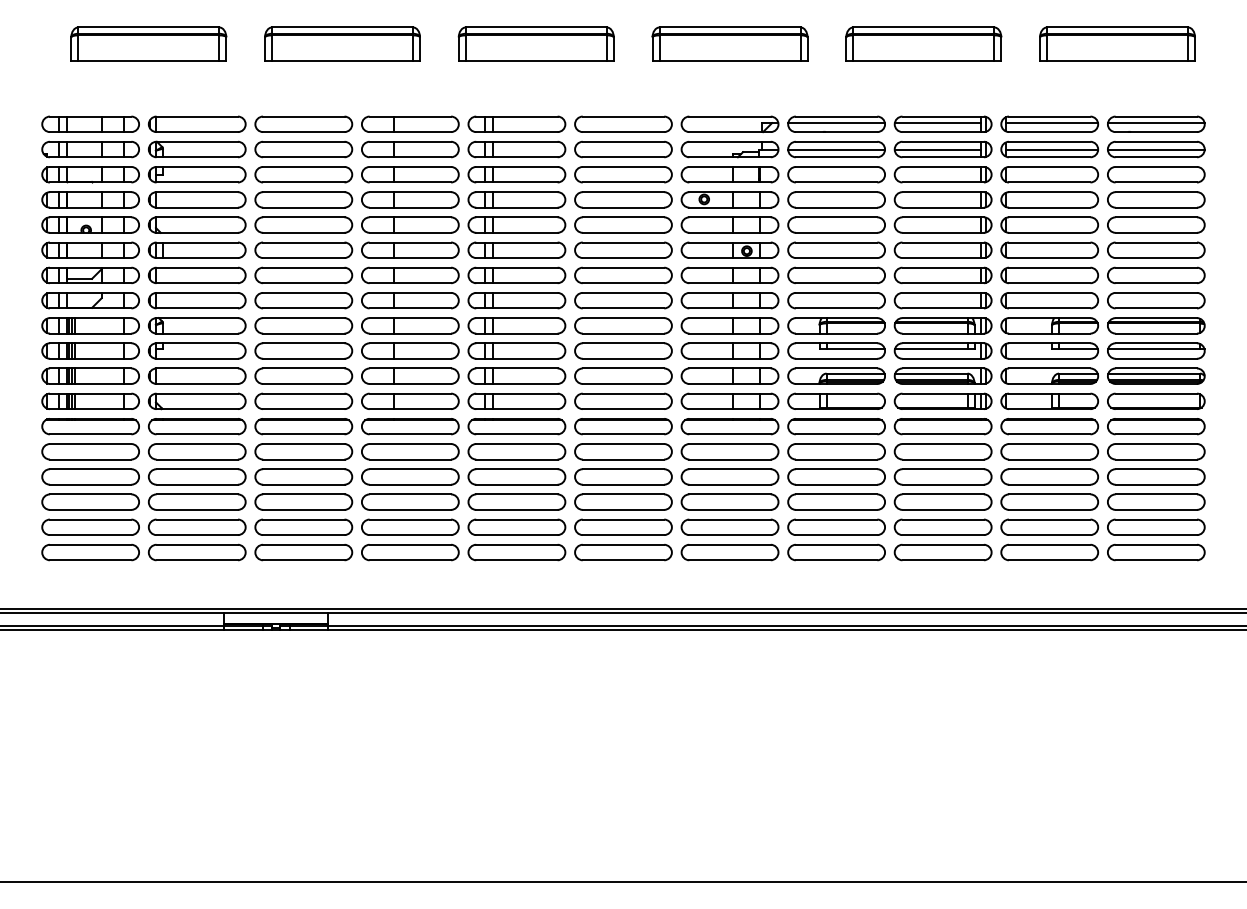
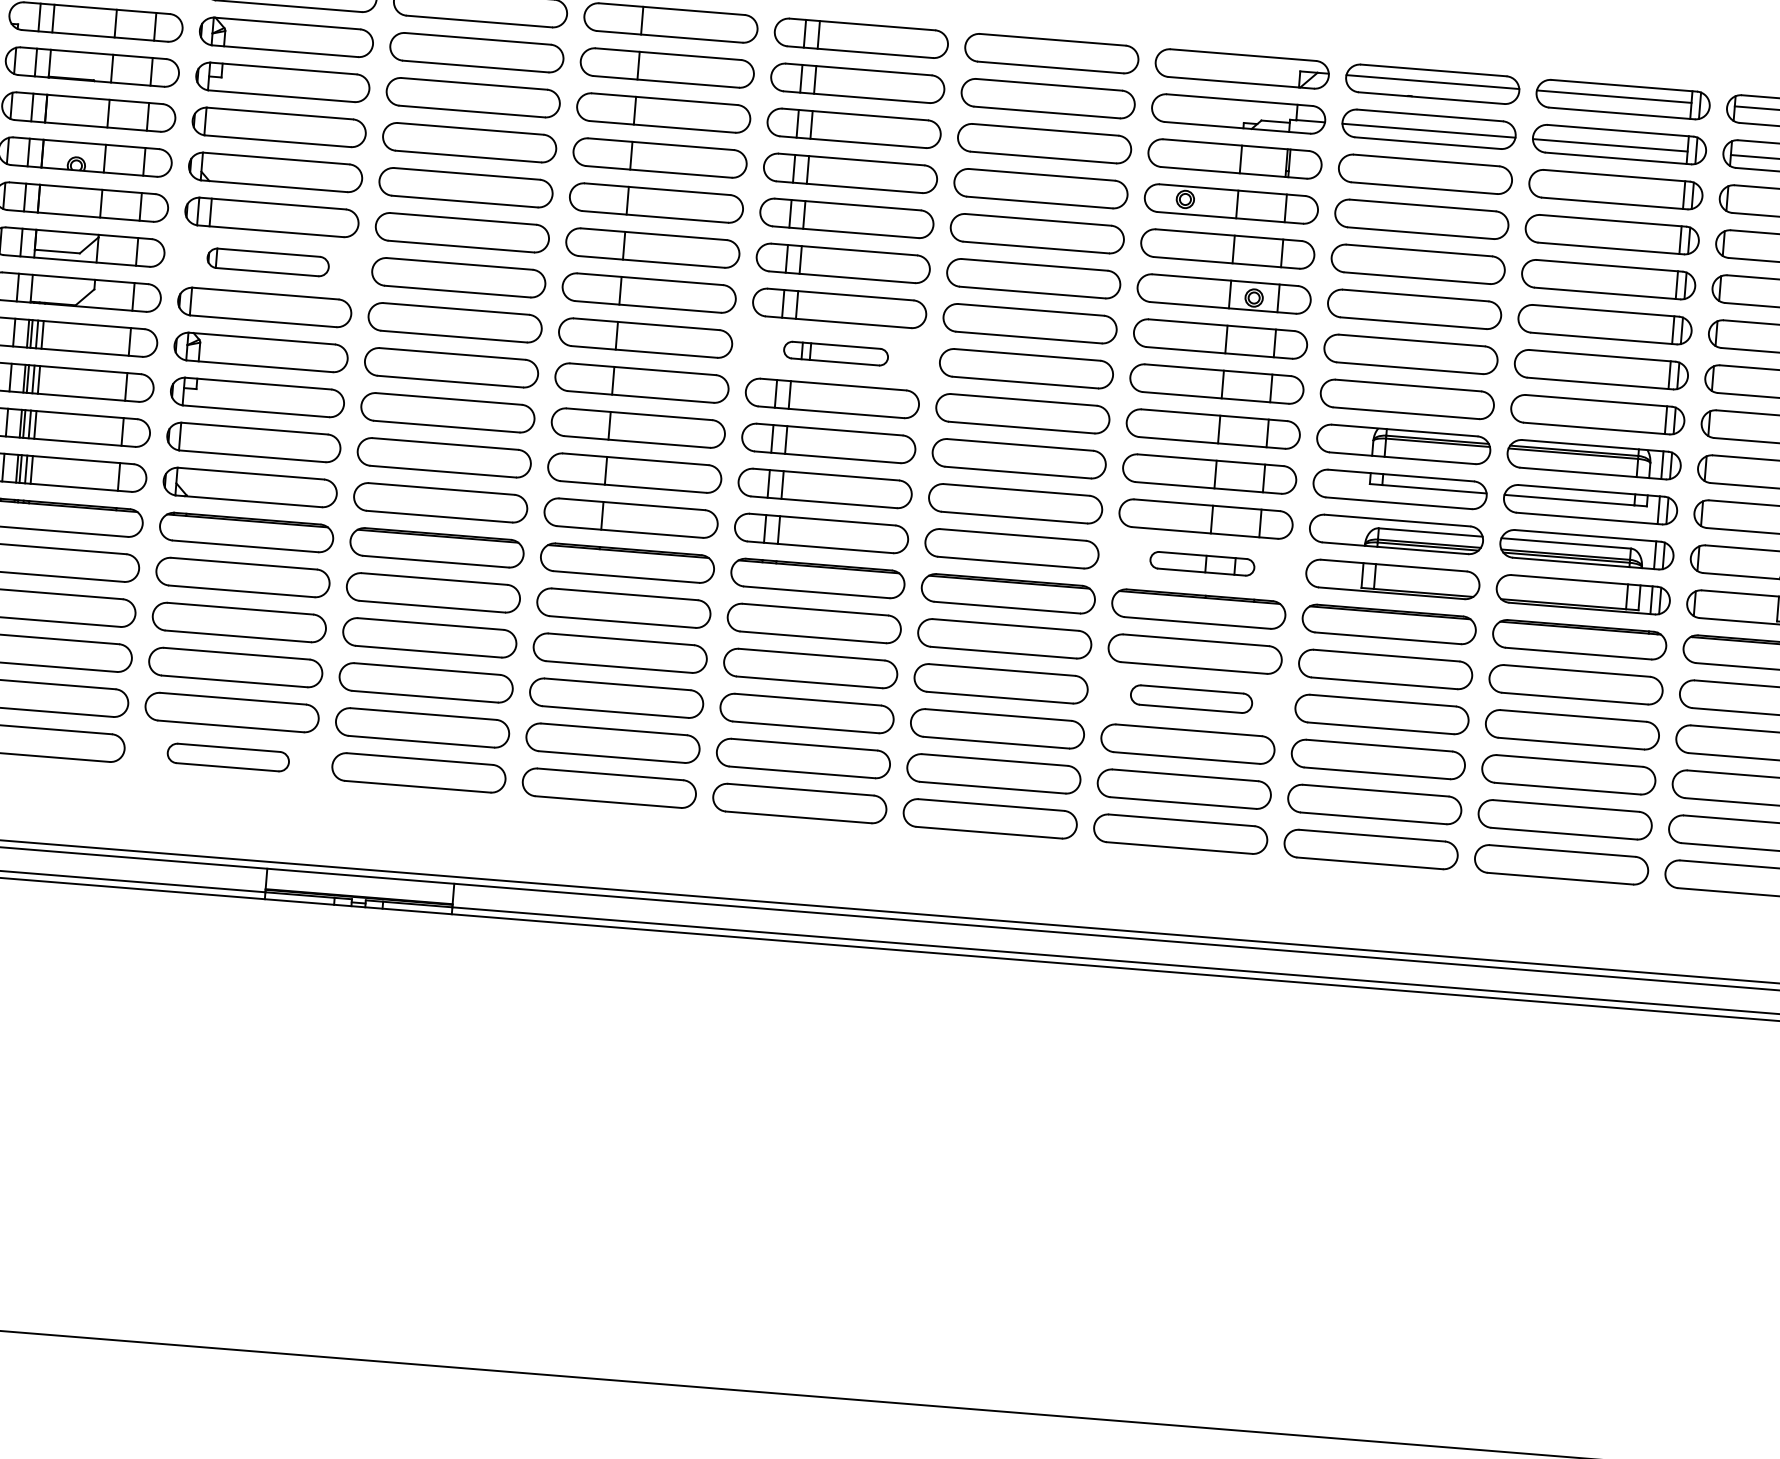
part: (196, 275) -> (267, 262), size x0.7
part: (516, 300) -> (835, 353), size x0.6
part: (729, 400) -> (1201, 562), size x0.6
part: (729, 476) -> (1190, 698), size x0.7
part: (196, 552) -> (227, 757), size x0.7

